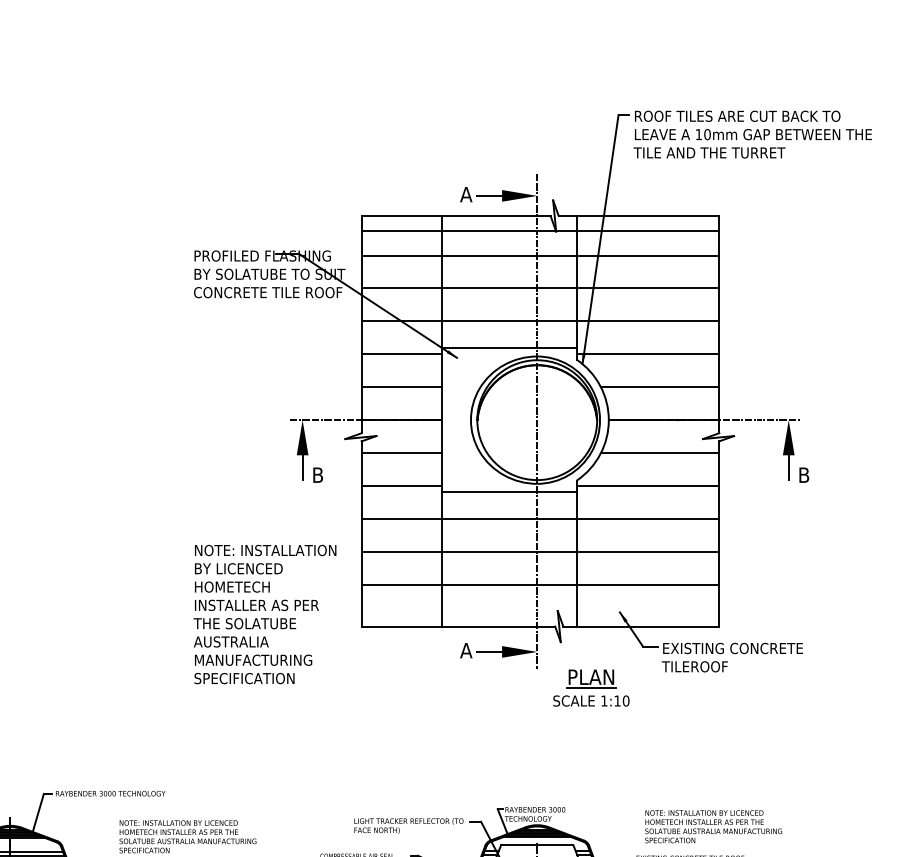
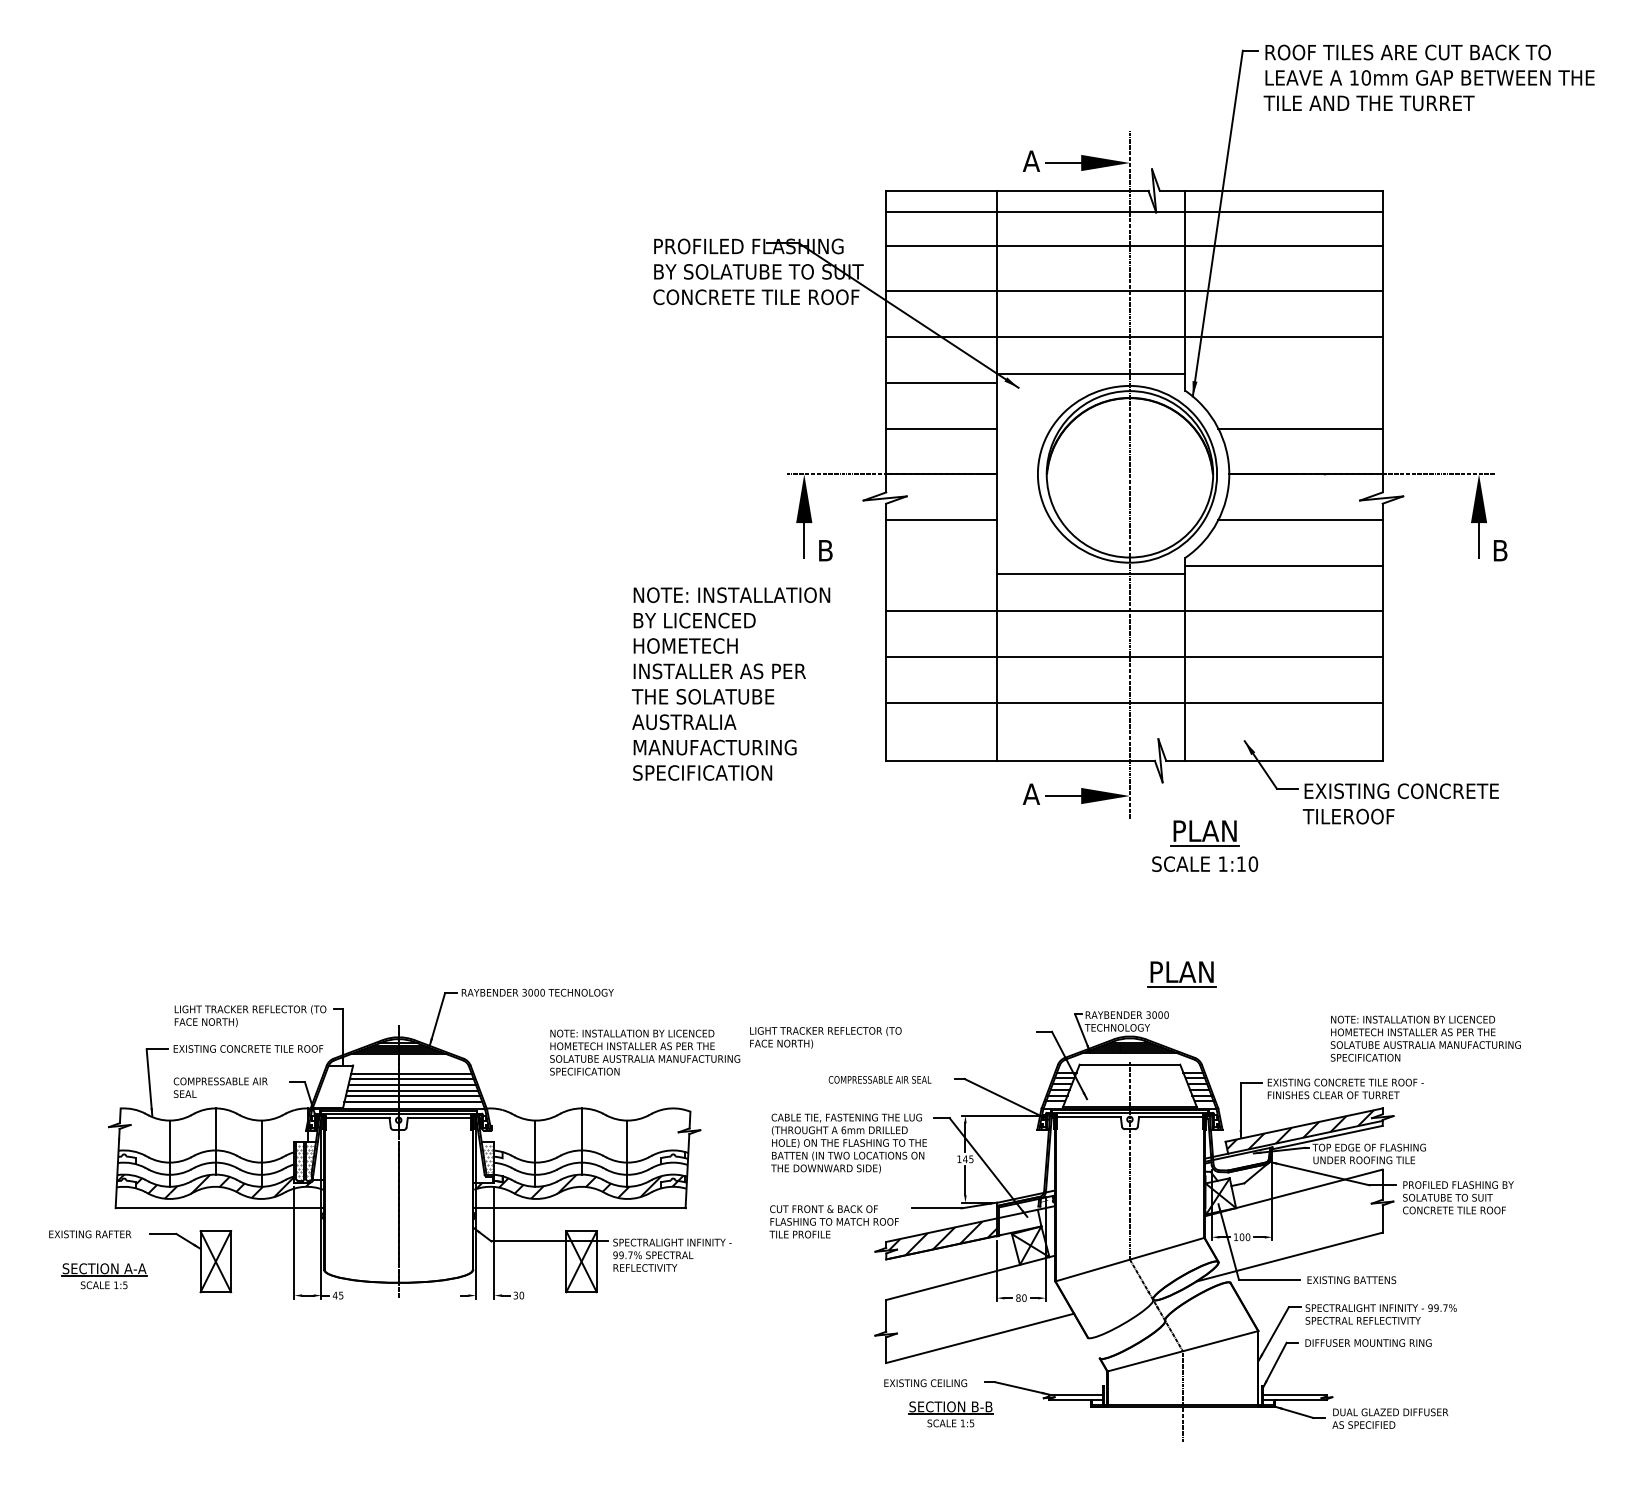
line: (647, 354) -> (1283, 382), removed
line: (401, 485) -> (941, 565), removed
text: (264, 614) -> (730, 683), moved
part: (574, 780) -> (1181, 974), added
text: (408, 825) -> (825, 1037), moved
text: (713, 826) -> (1425, 1038), moved

